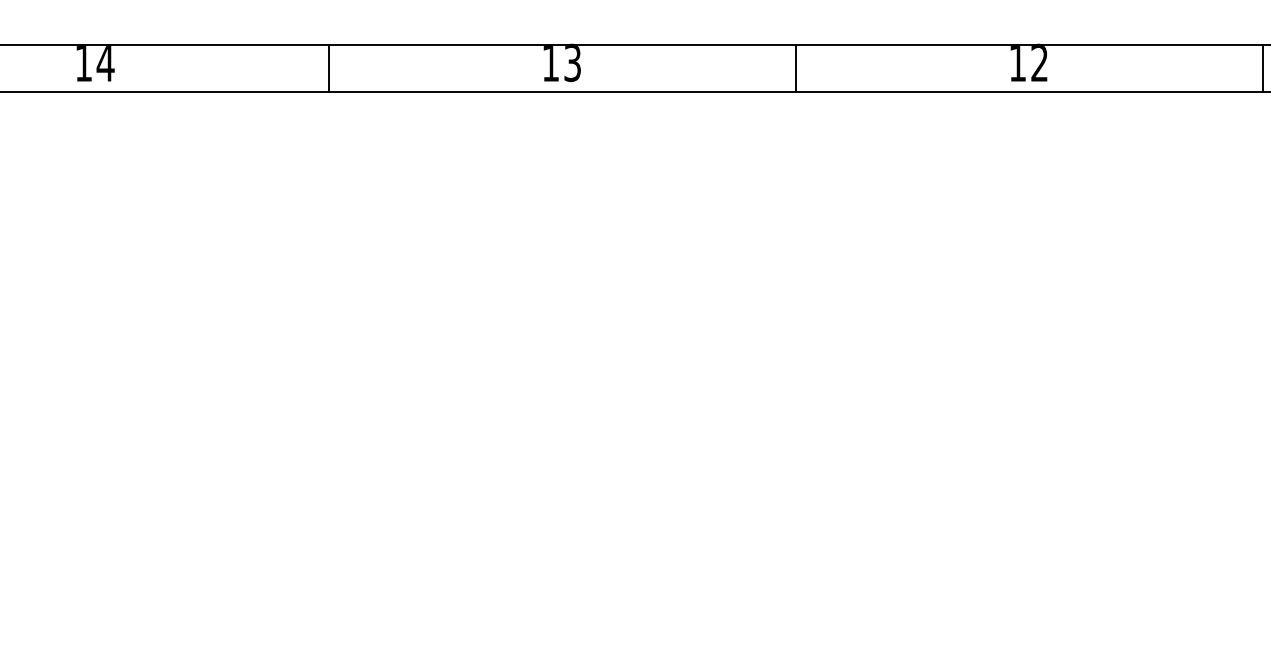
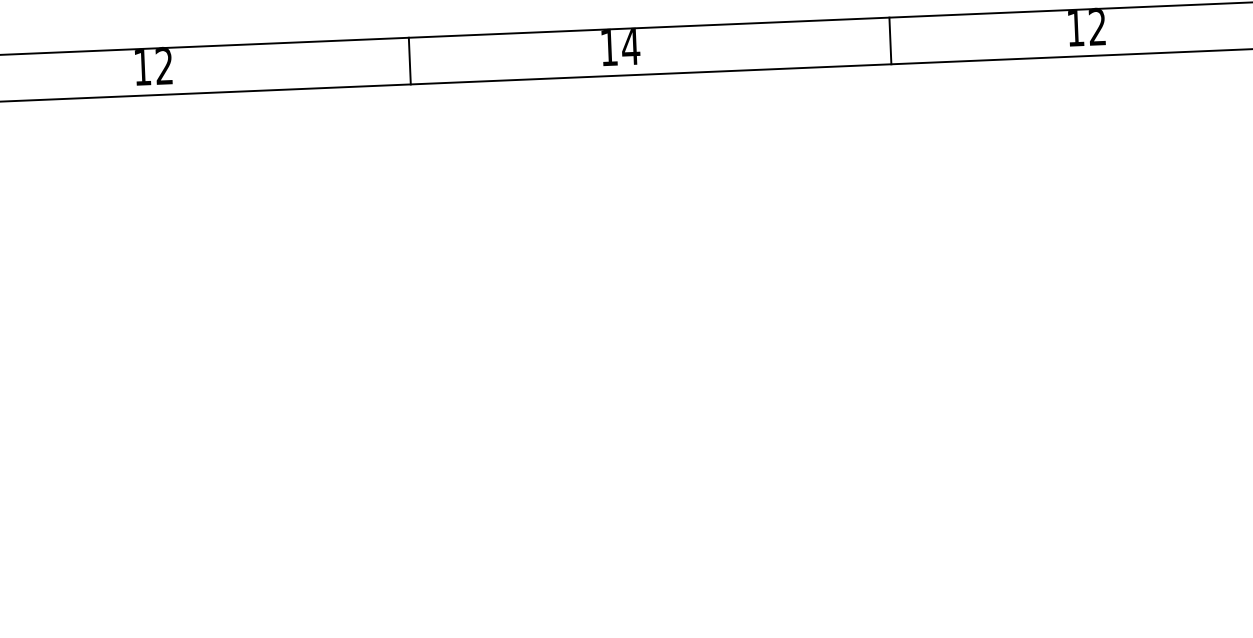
text: (105, 62) -> (164, 65), 14 -> 12
text: (572, 62) -> (630, 46), 13 -> 14
line: (329, 67) -> (410, 60), moved
line: (796, 67) -> (890, 40), moved

